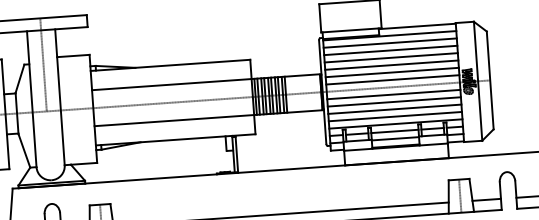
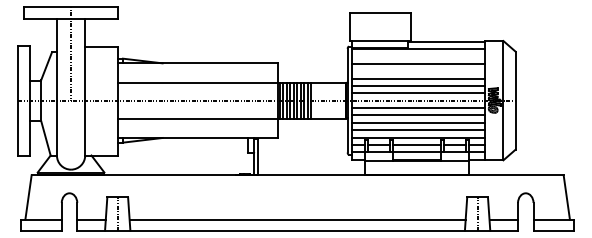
line: (390, 43) -> (418, 56), removed
line: (391, 58) -> (418, 71), removed

